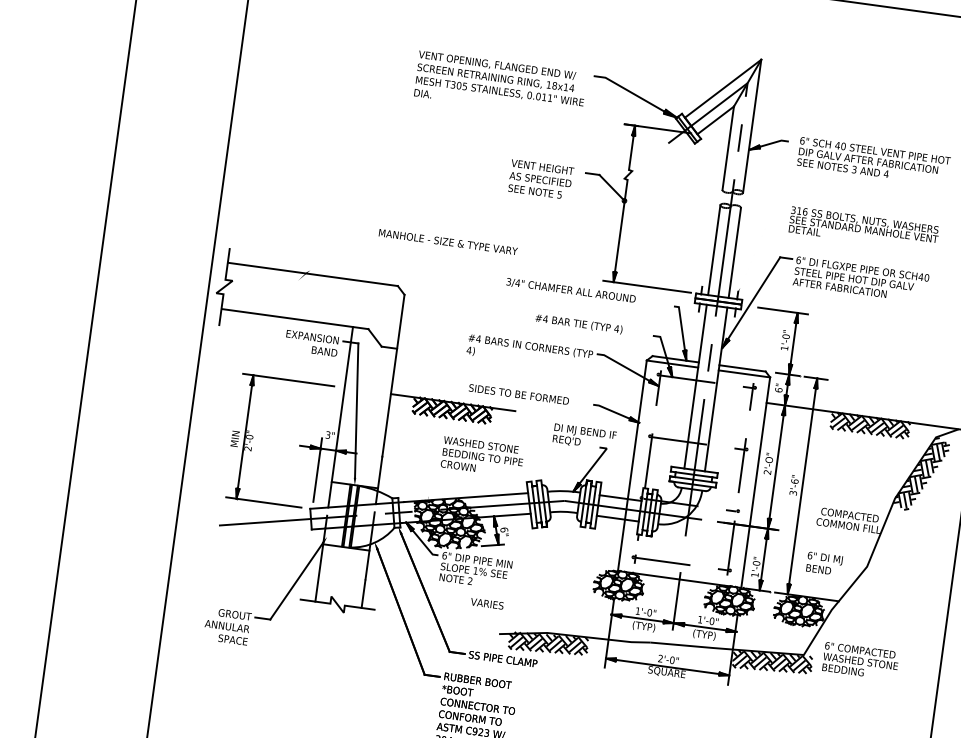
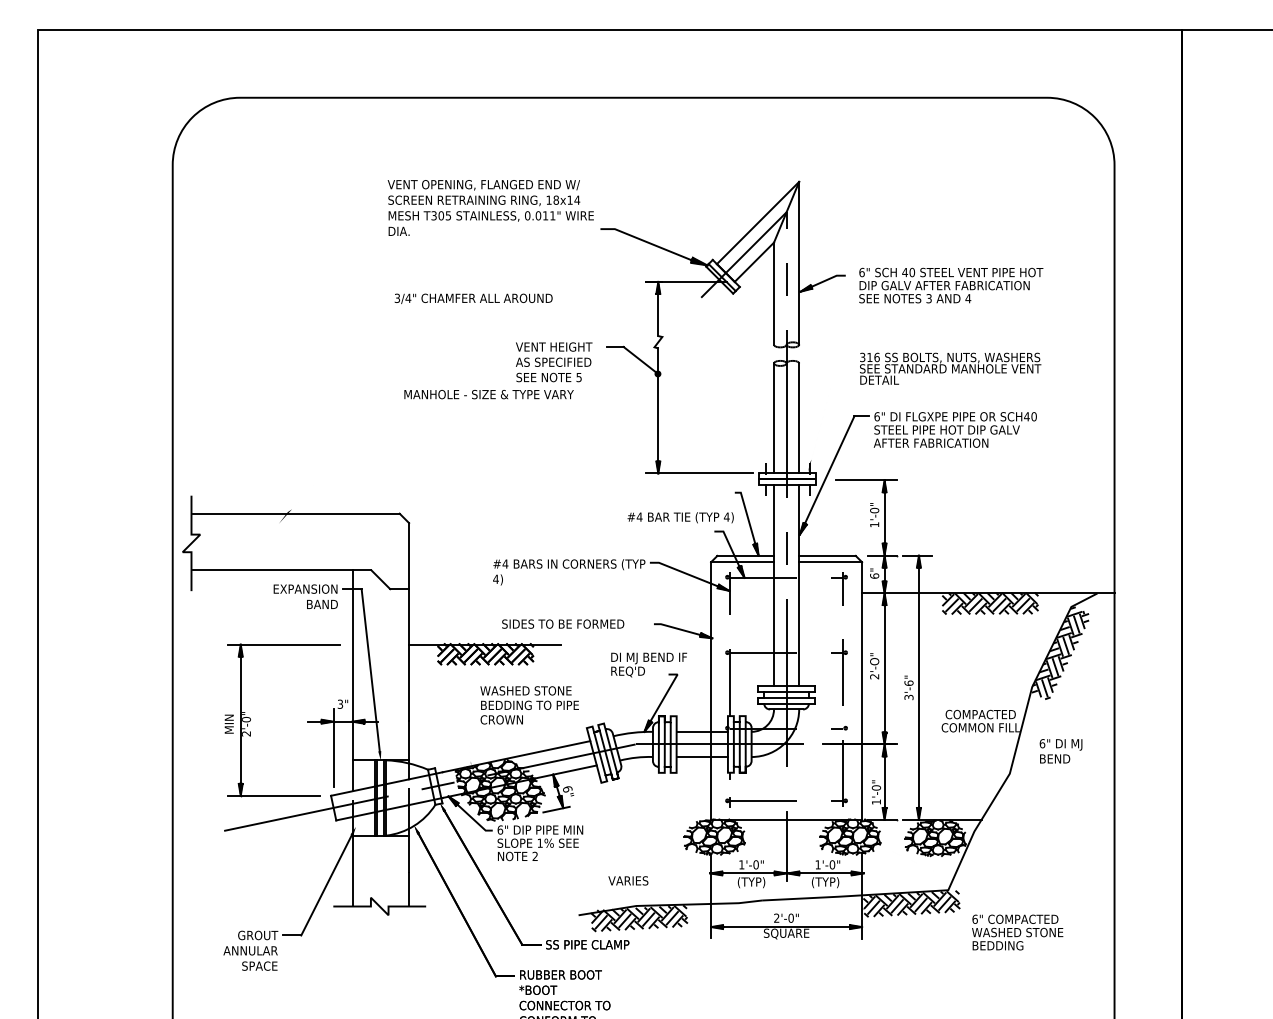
text: (500, 84) -> (490, 207), moved
text: (447, 242) -> (488, 394), moved
text: (571, 290) -> (473, 298), moved
text: (578, 324) -> (680, 517), moved
text: (823, 563) -> (1060, 751), moved
text: (487, 603) -> (628, 880), moved
text: (860, 661) -> (1017, 932), moved

